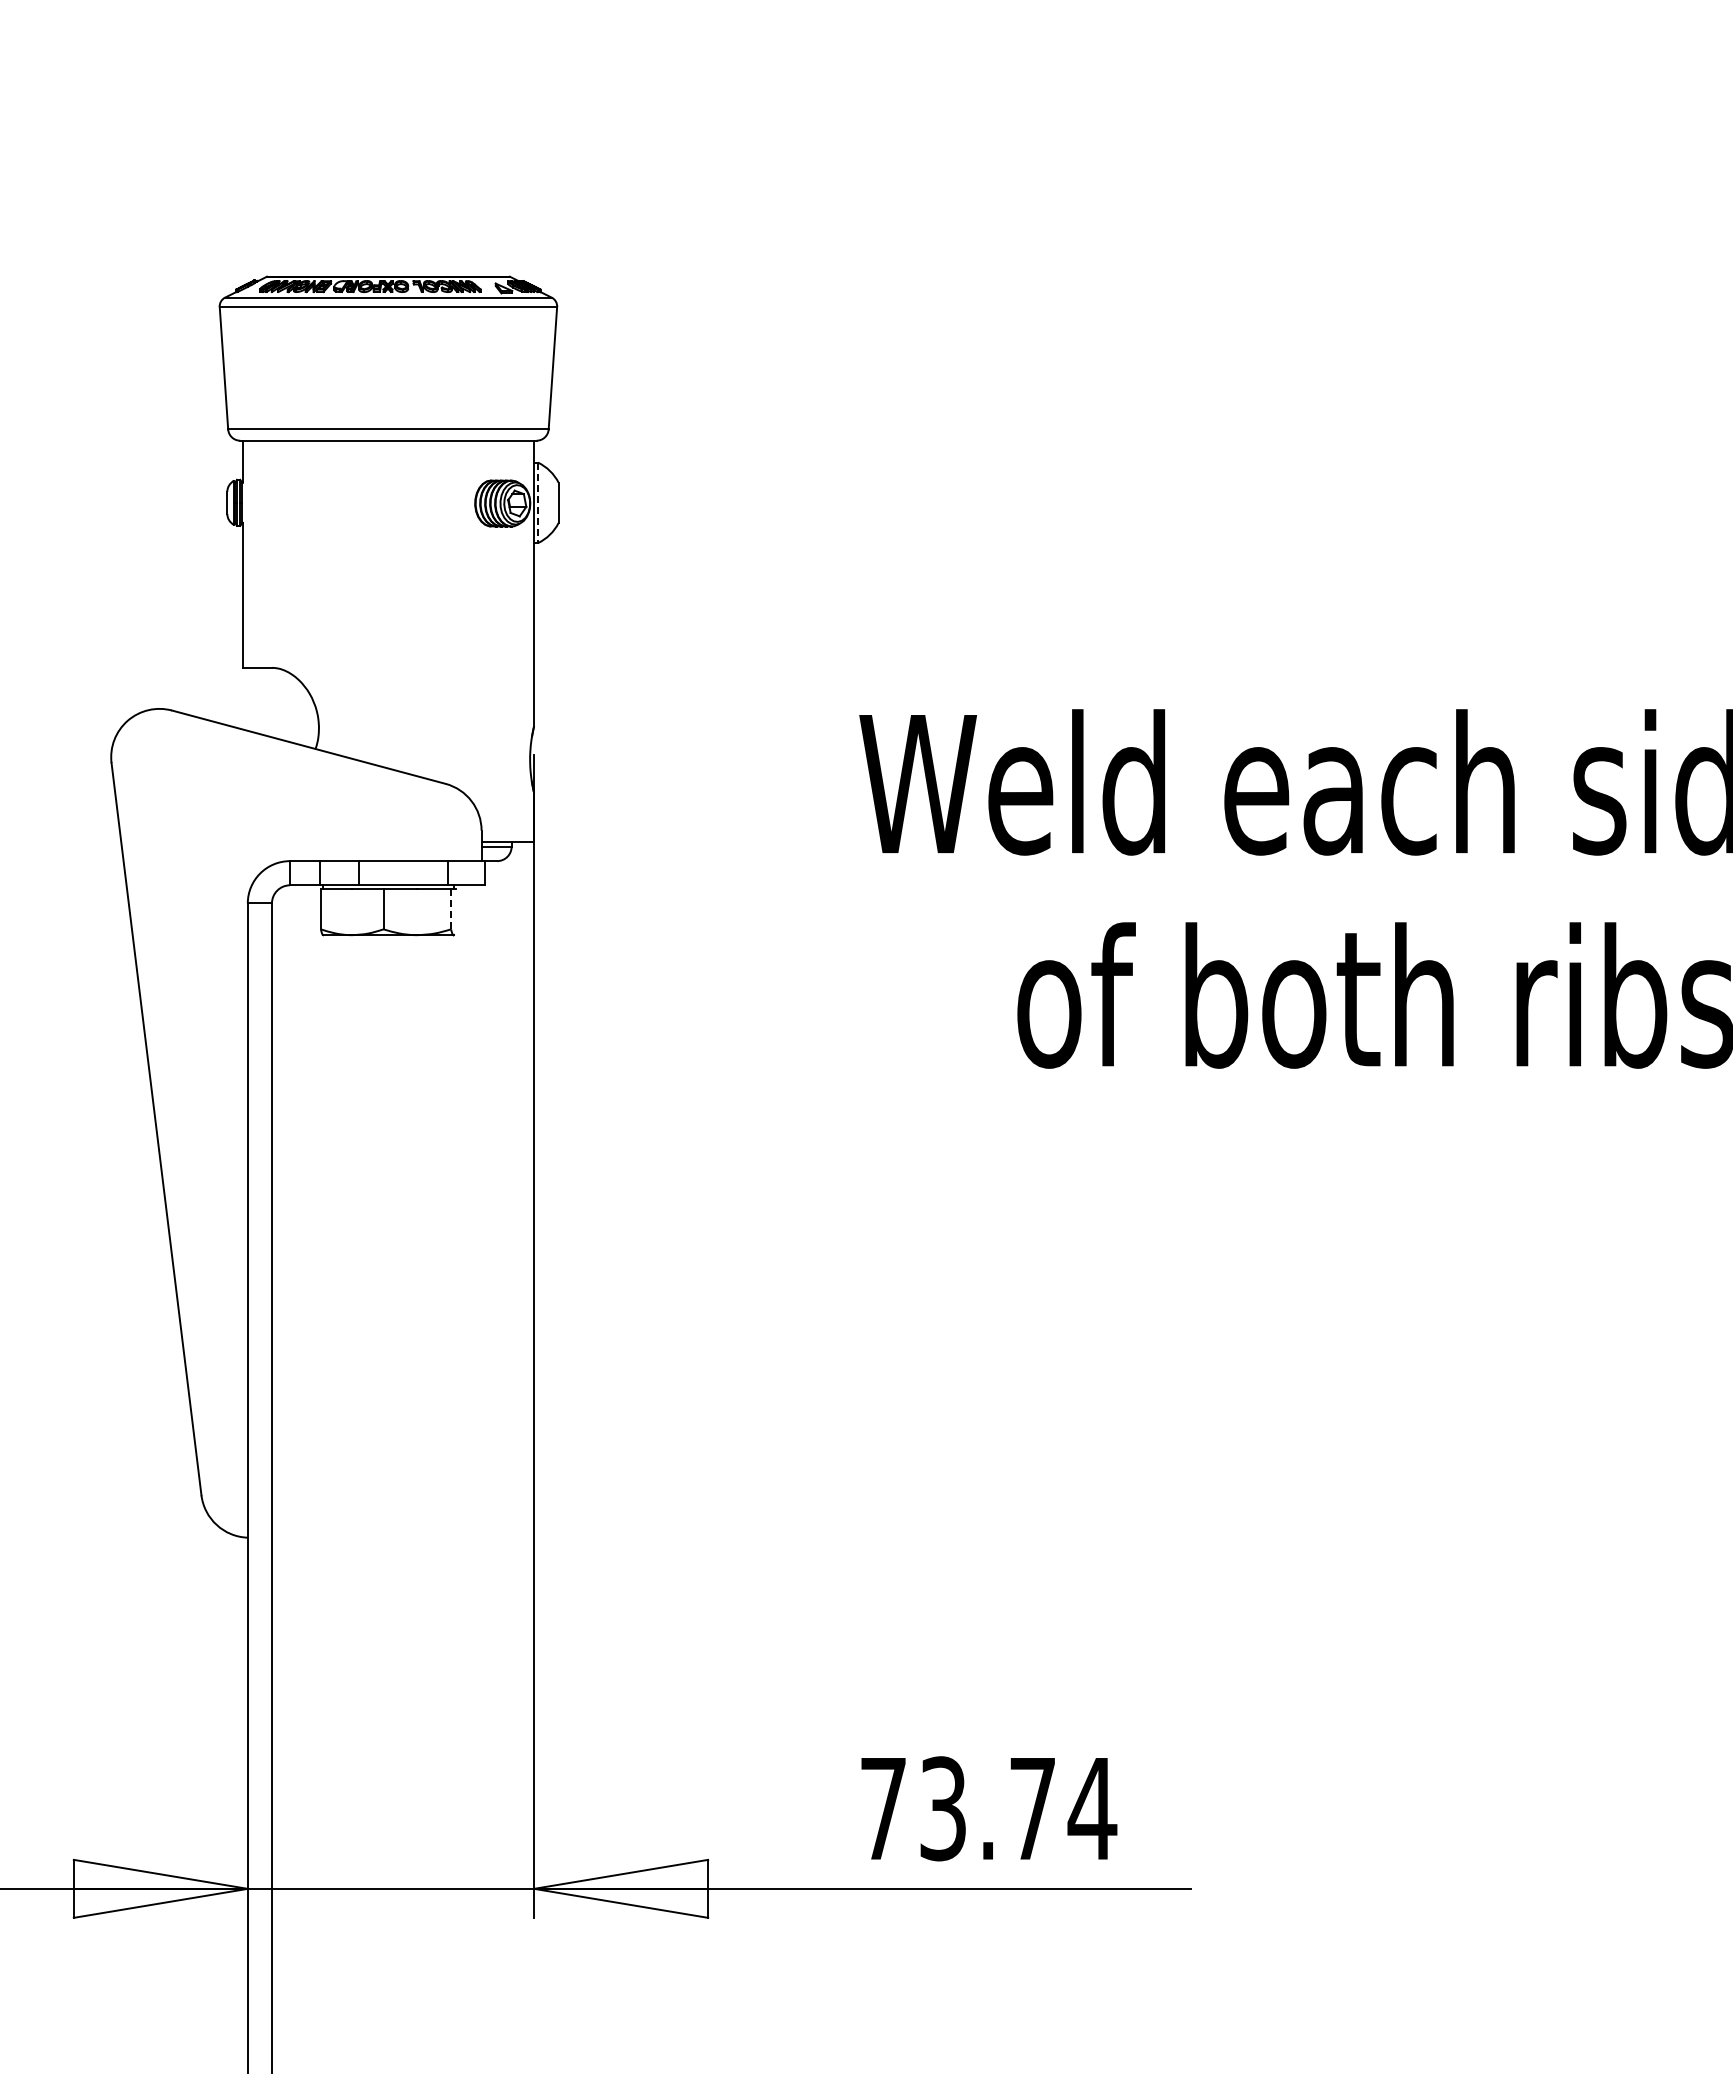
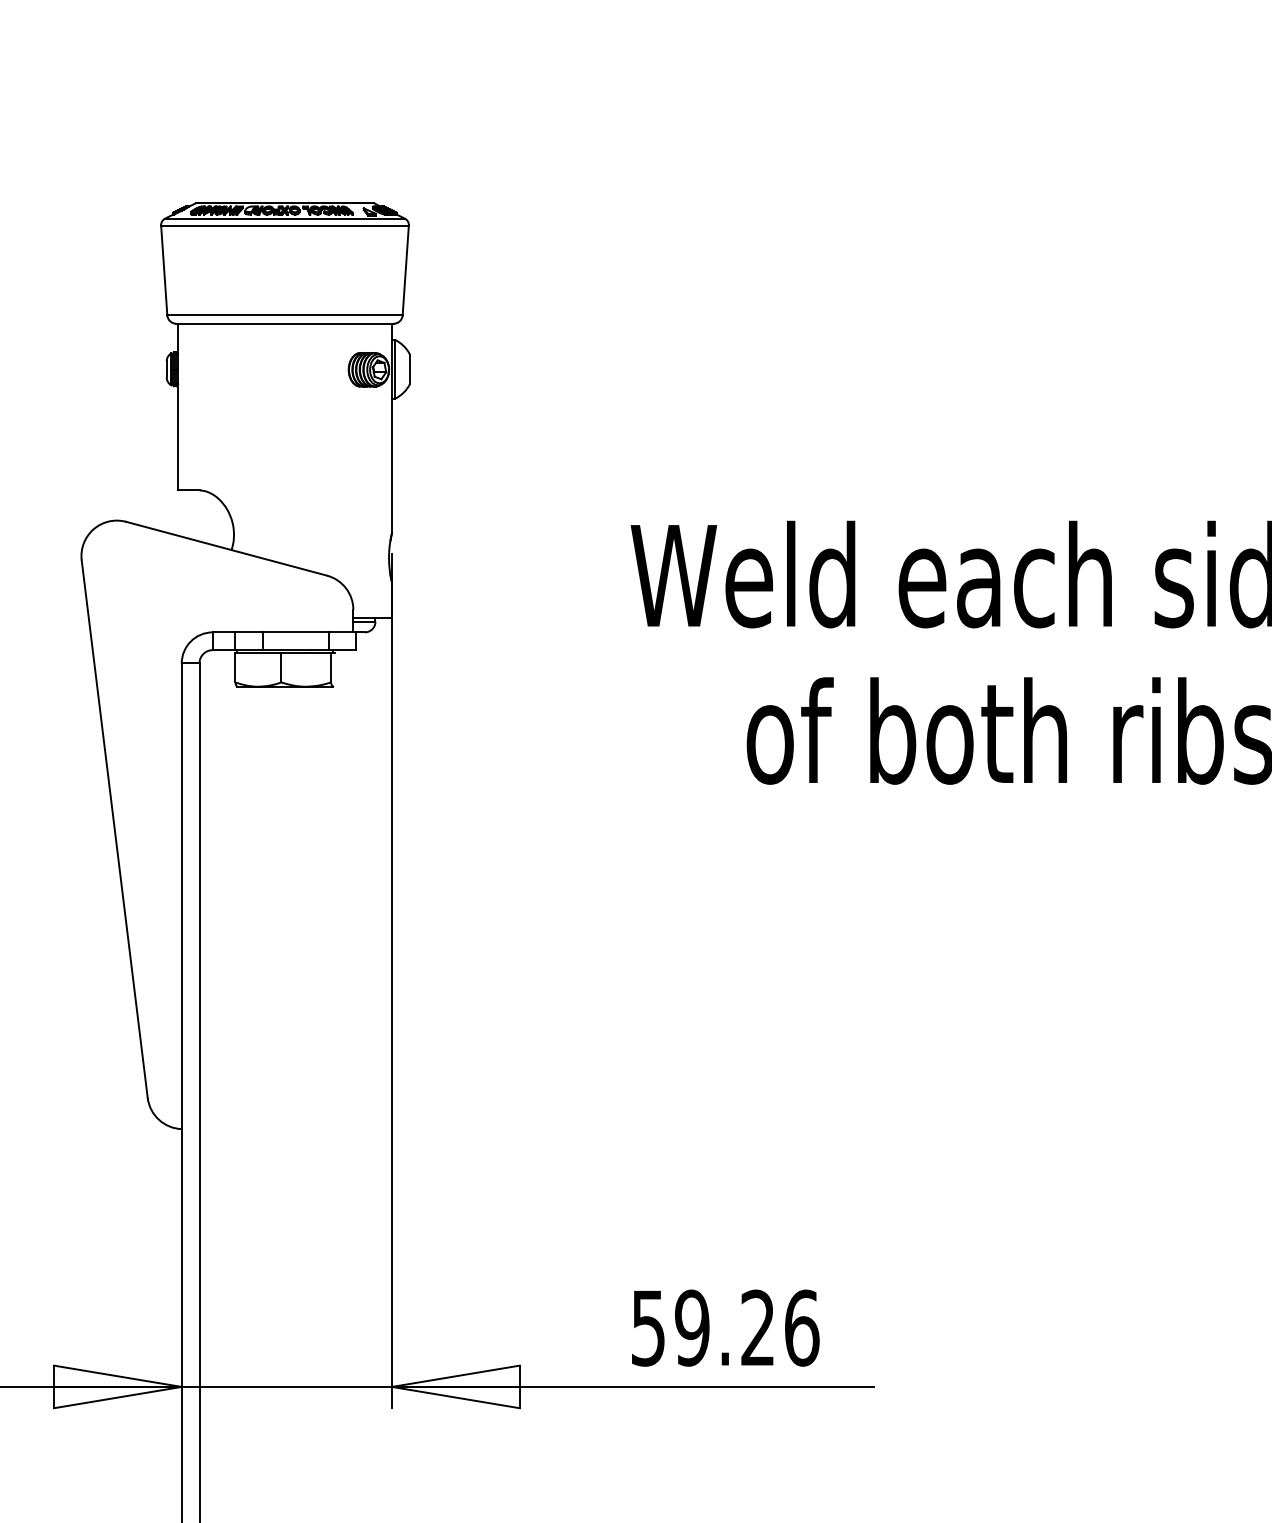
line: (538, 503) -> (395, 369), dashed -> solid
line: (451, 909) -> (331, 667), dashed -> solid
text: (989, 1808) -> (726, 1327), 73.74 -> 59.26

